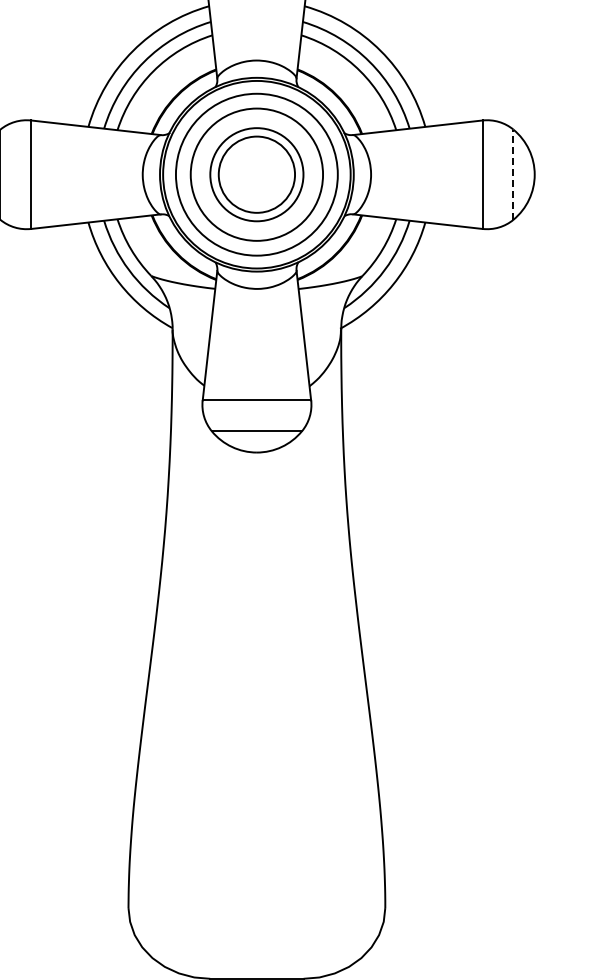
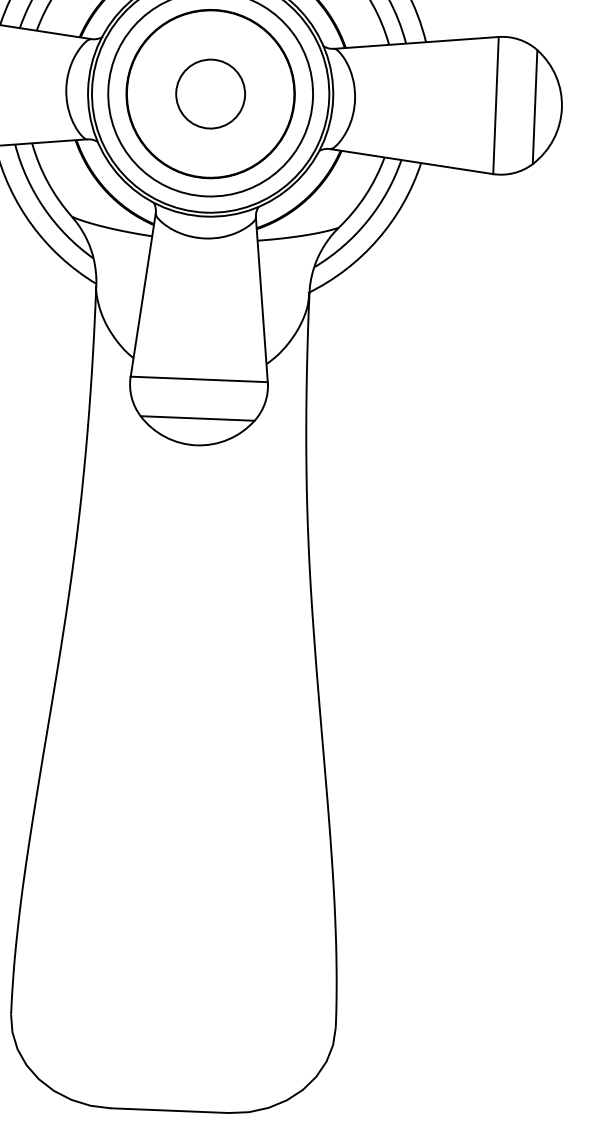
circle: (256, 174) -> (210, 93), size x0.71
circle: (256, 174) -> (210, 93), size x1.43
line: (513, 174) -> (535, 106), dashed -> solid

